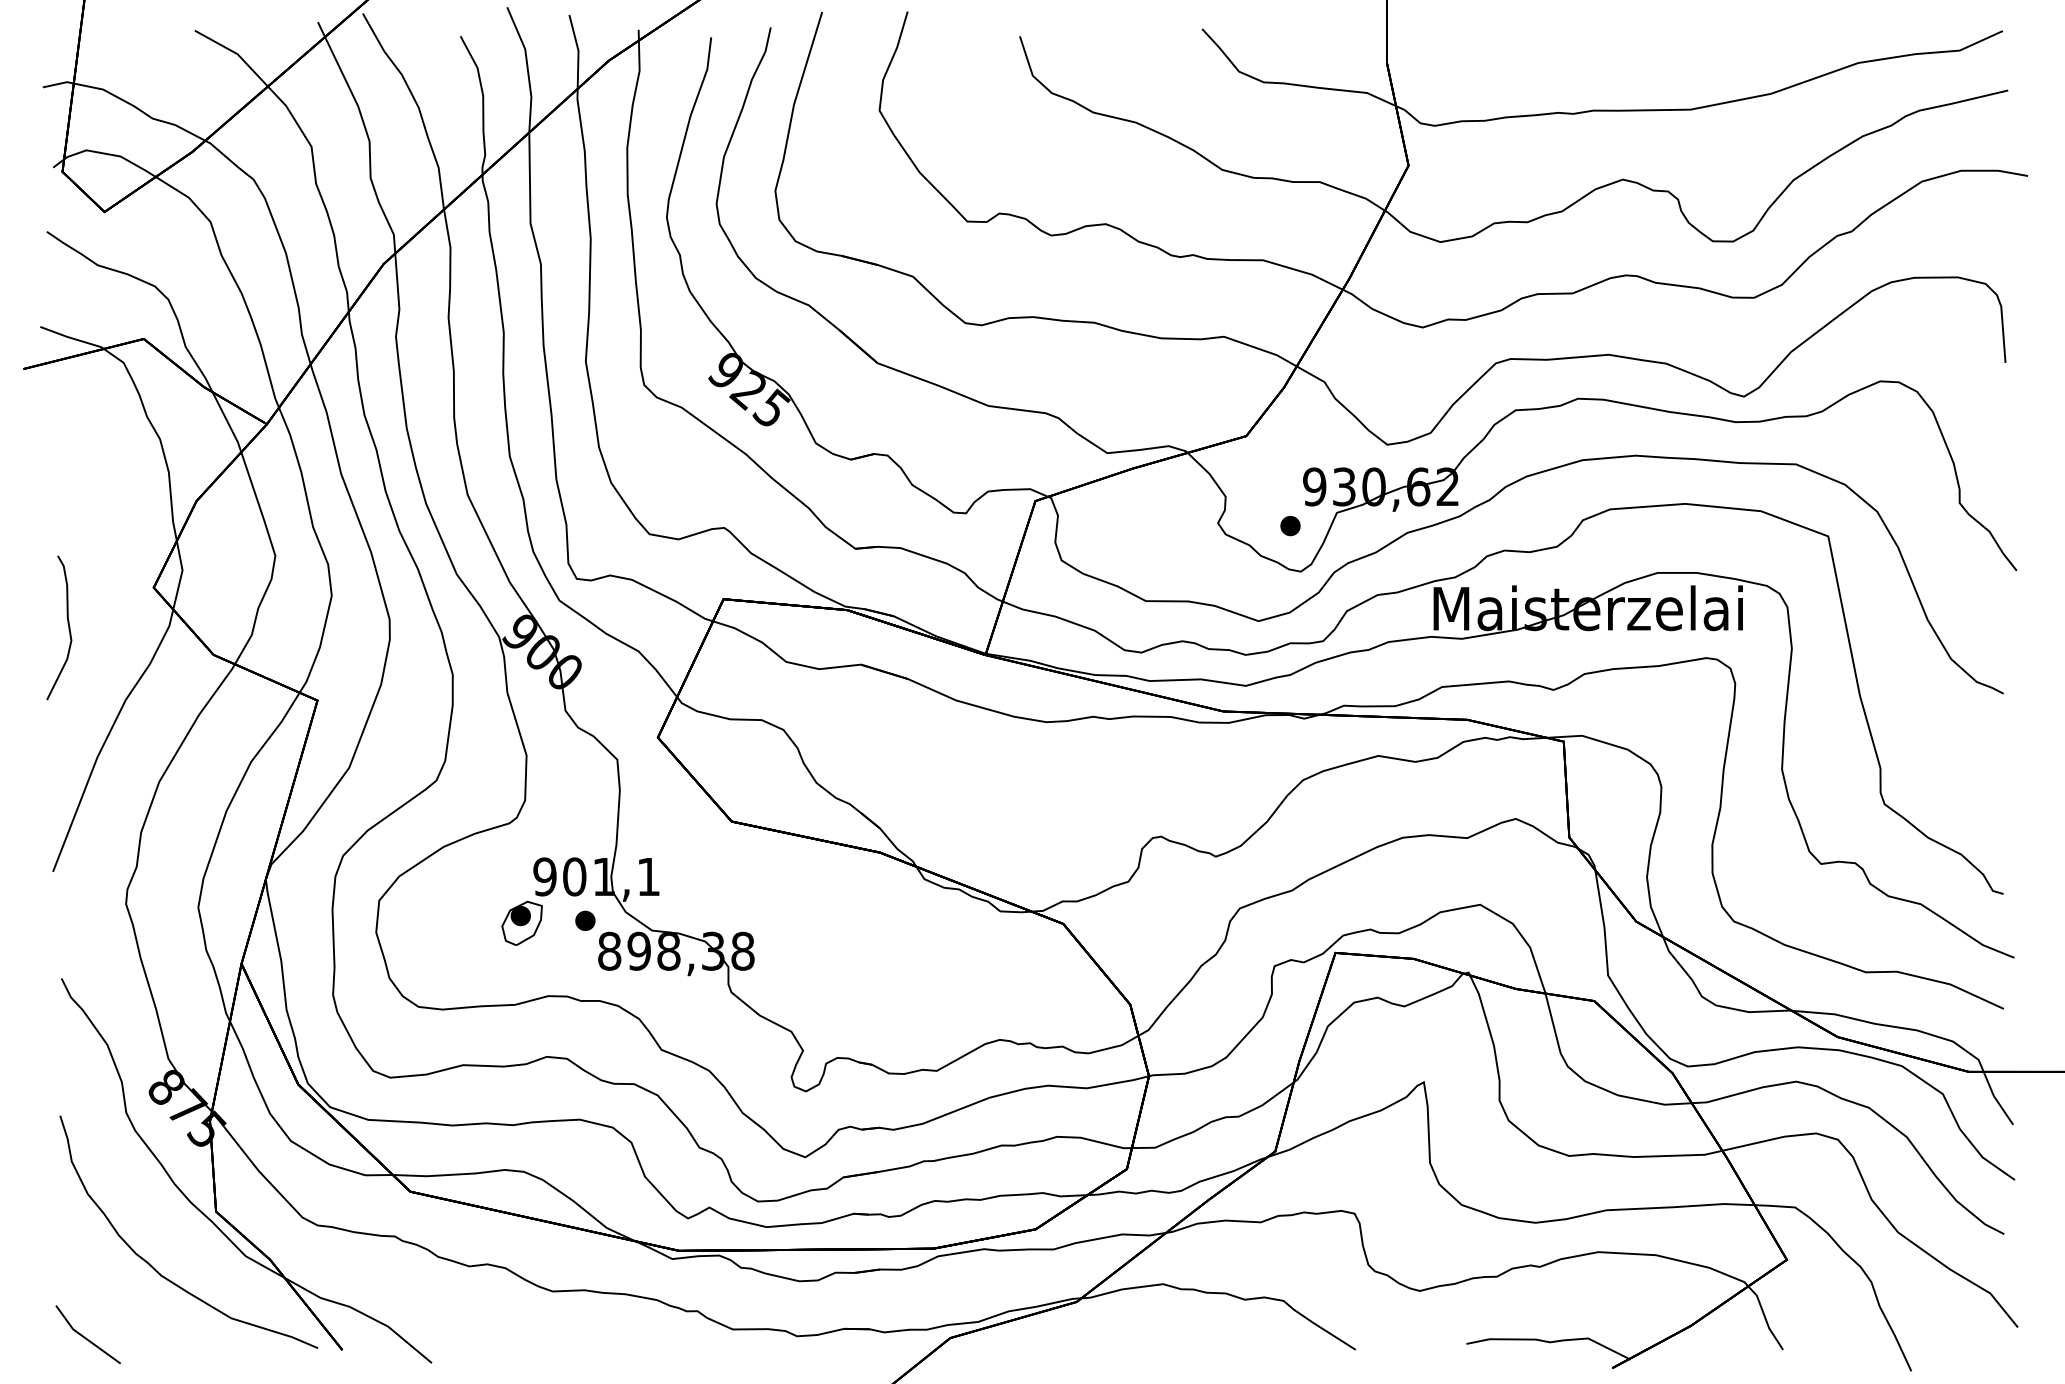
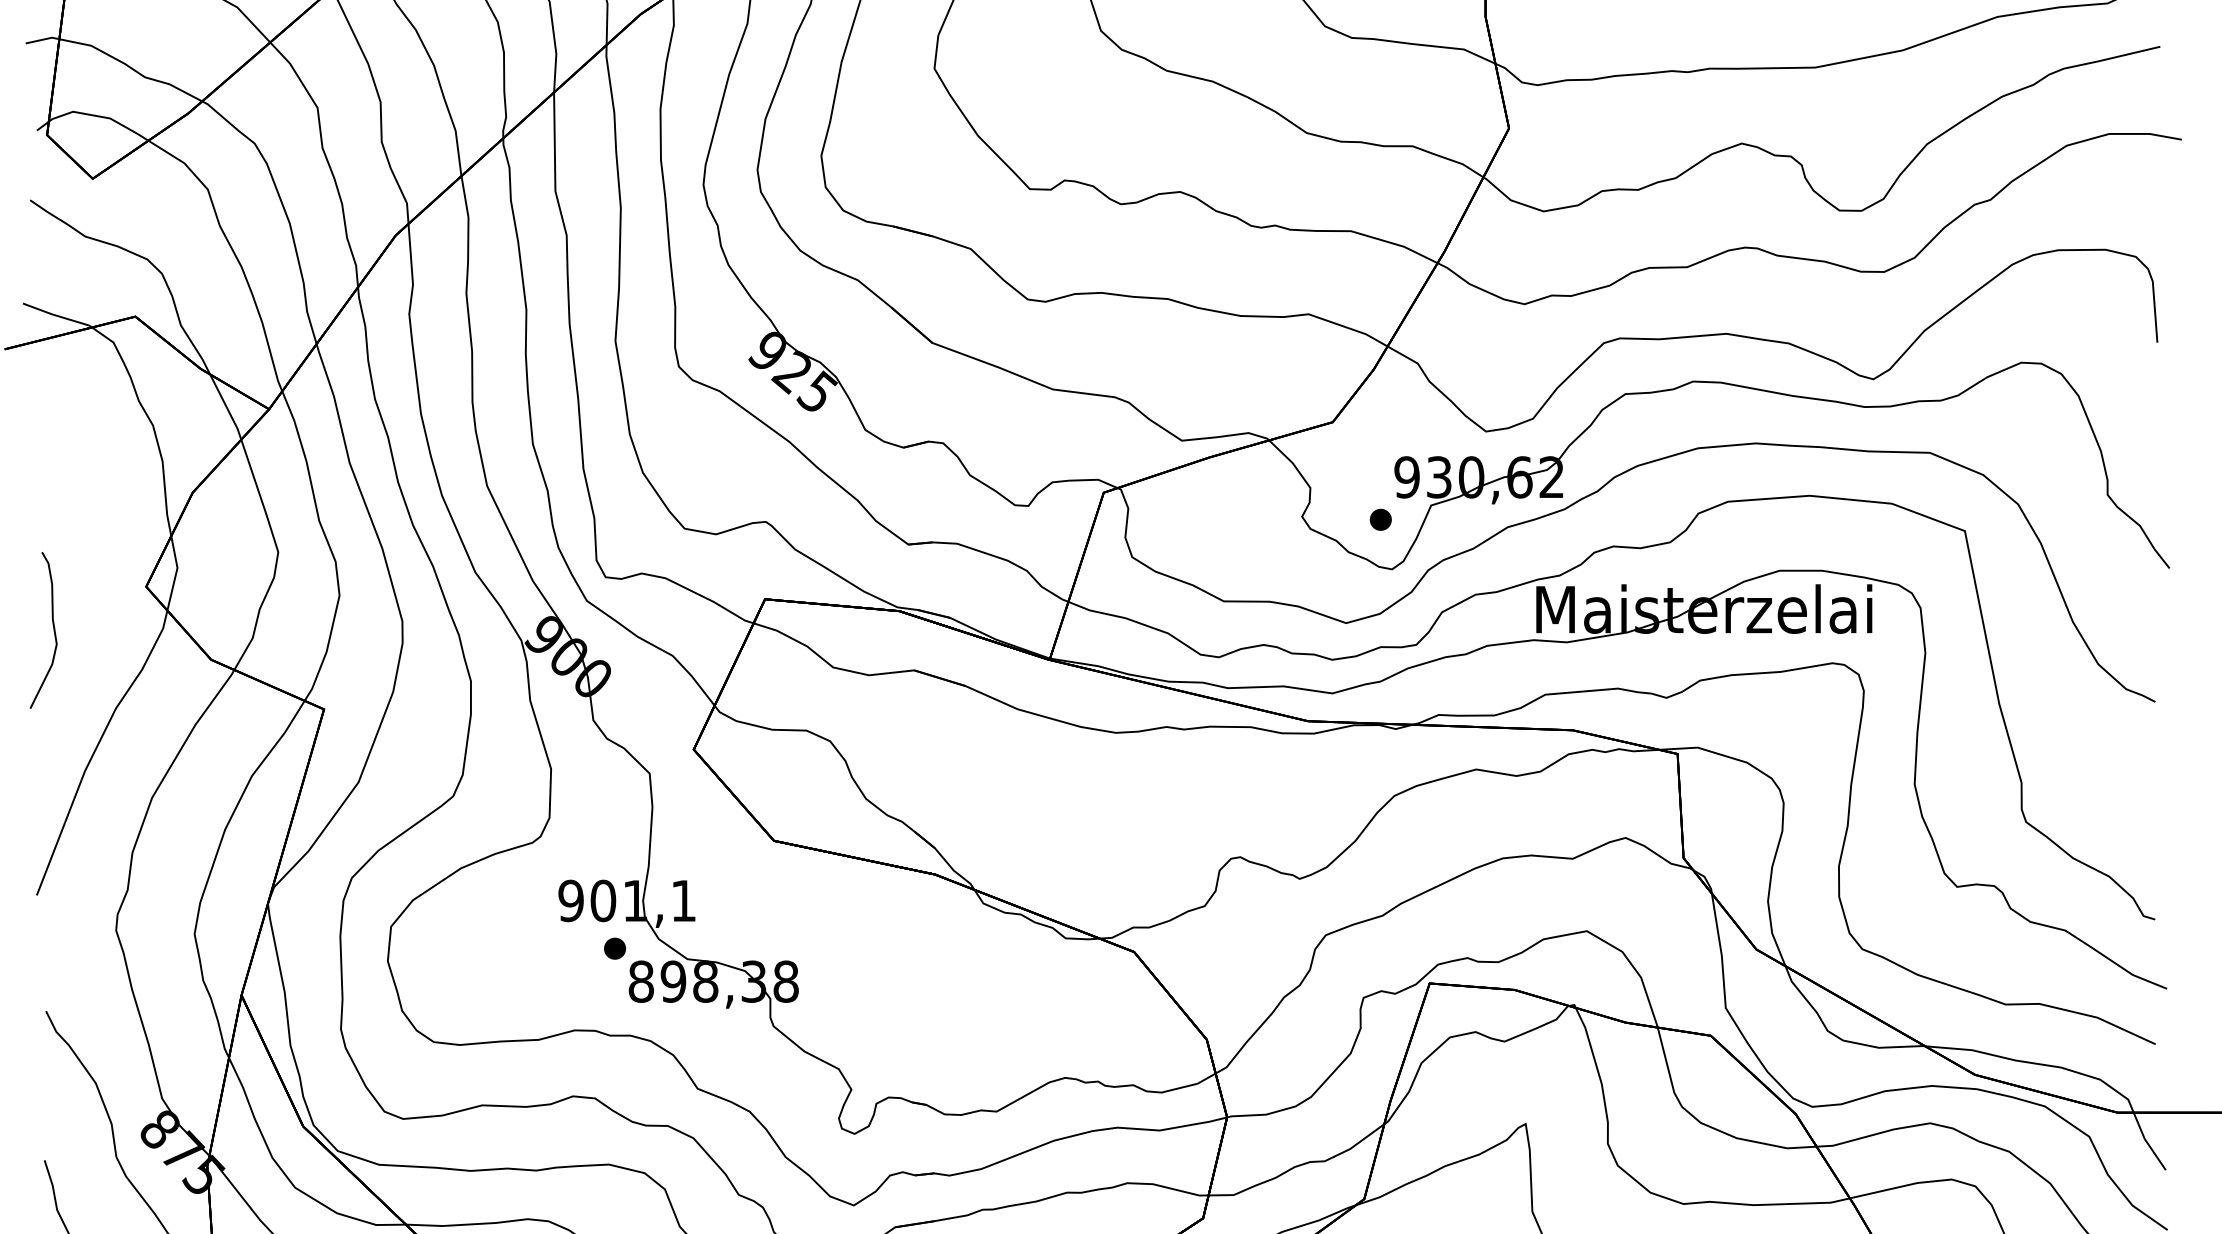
part: (521, 922) -> (545, 950), removed

